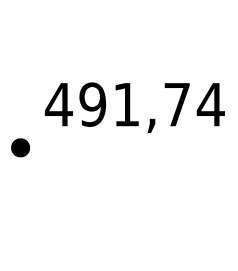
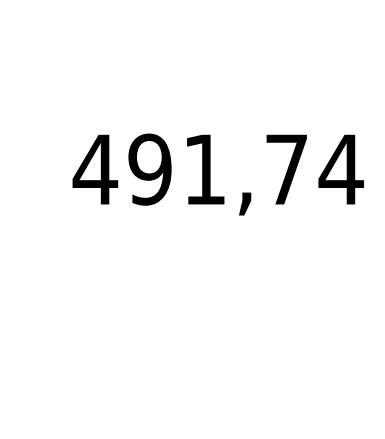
part: (20, 147) -> (33, 238), removed

